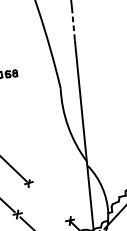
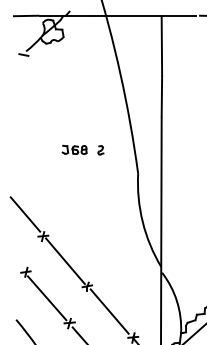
line: (73, 24) -> (161, 96), dashed -> solid
part: (28, 72) -> (100, 150), added
line: (48, 201) -> (109, 311), added

